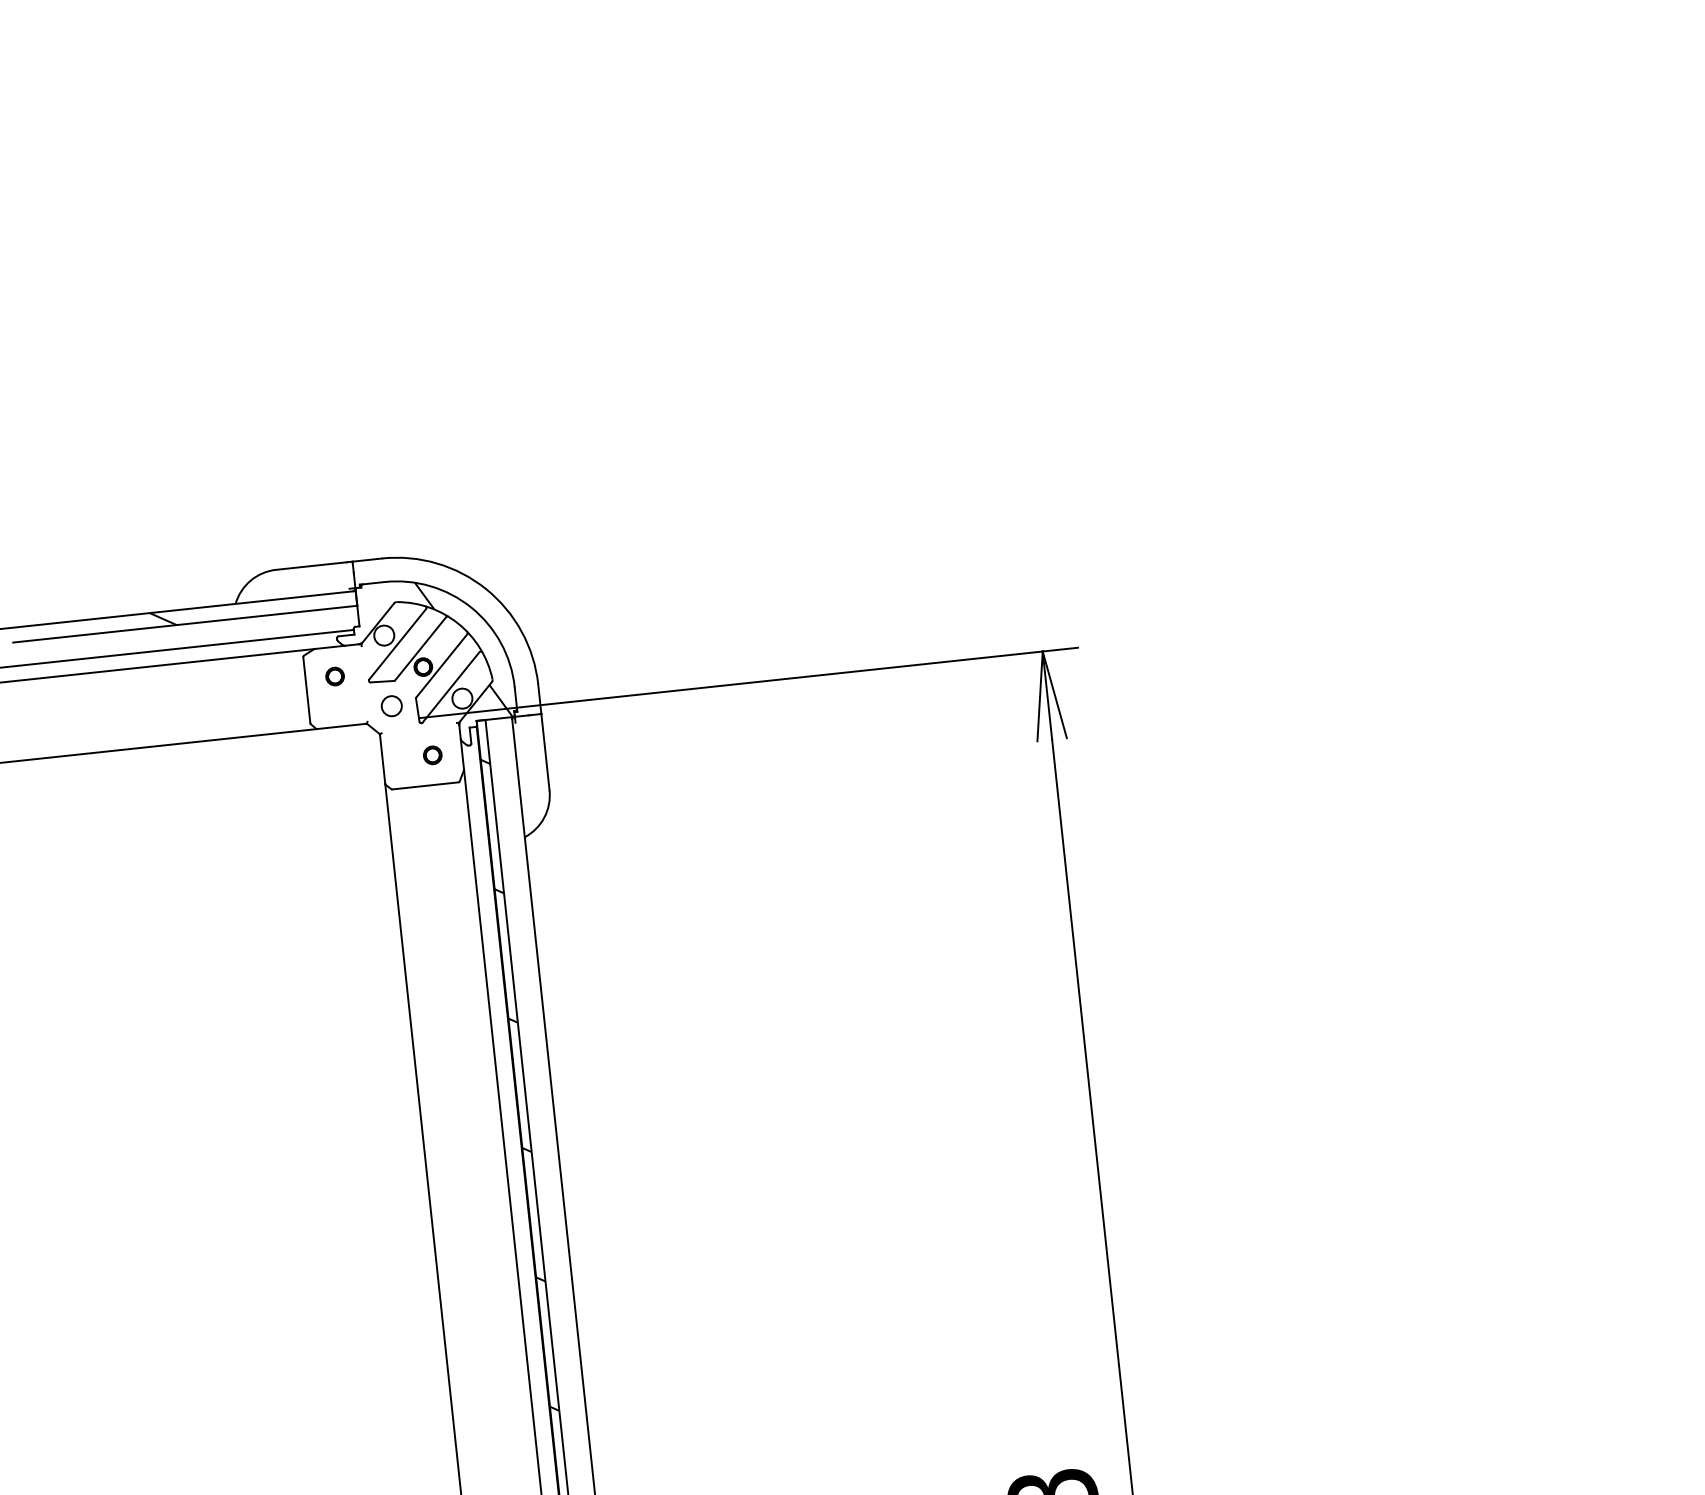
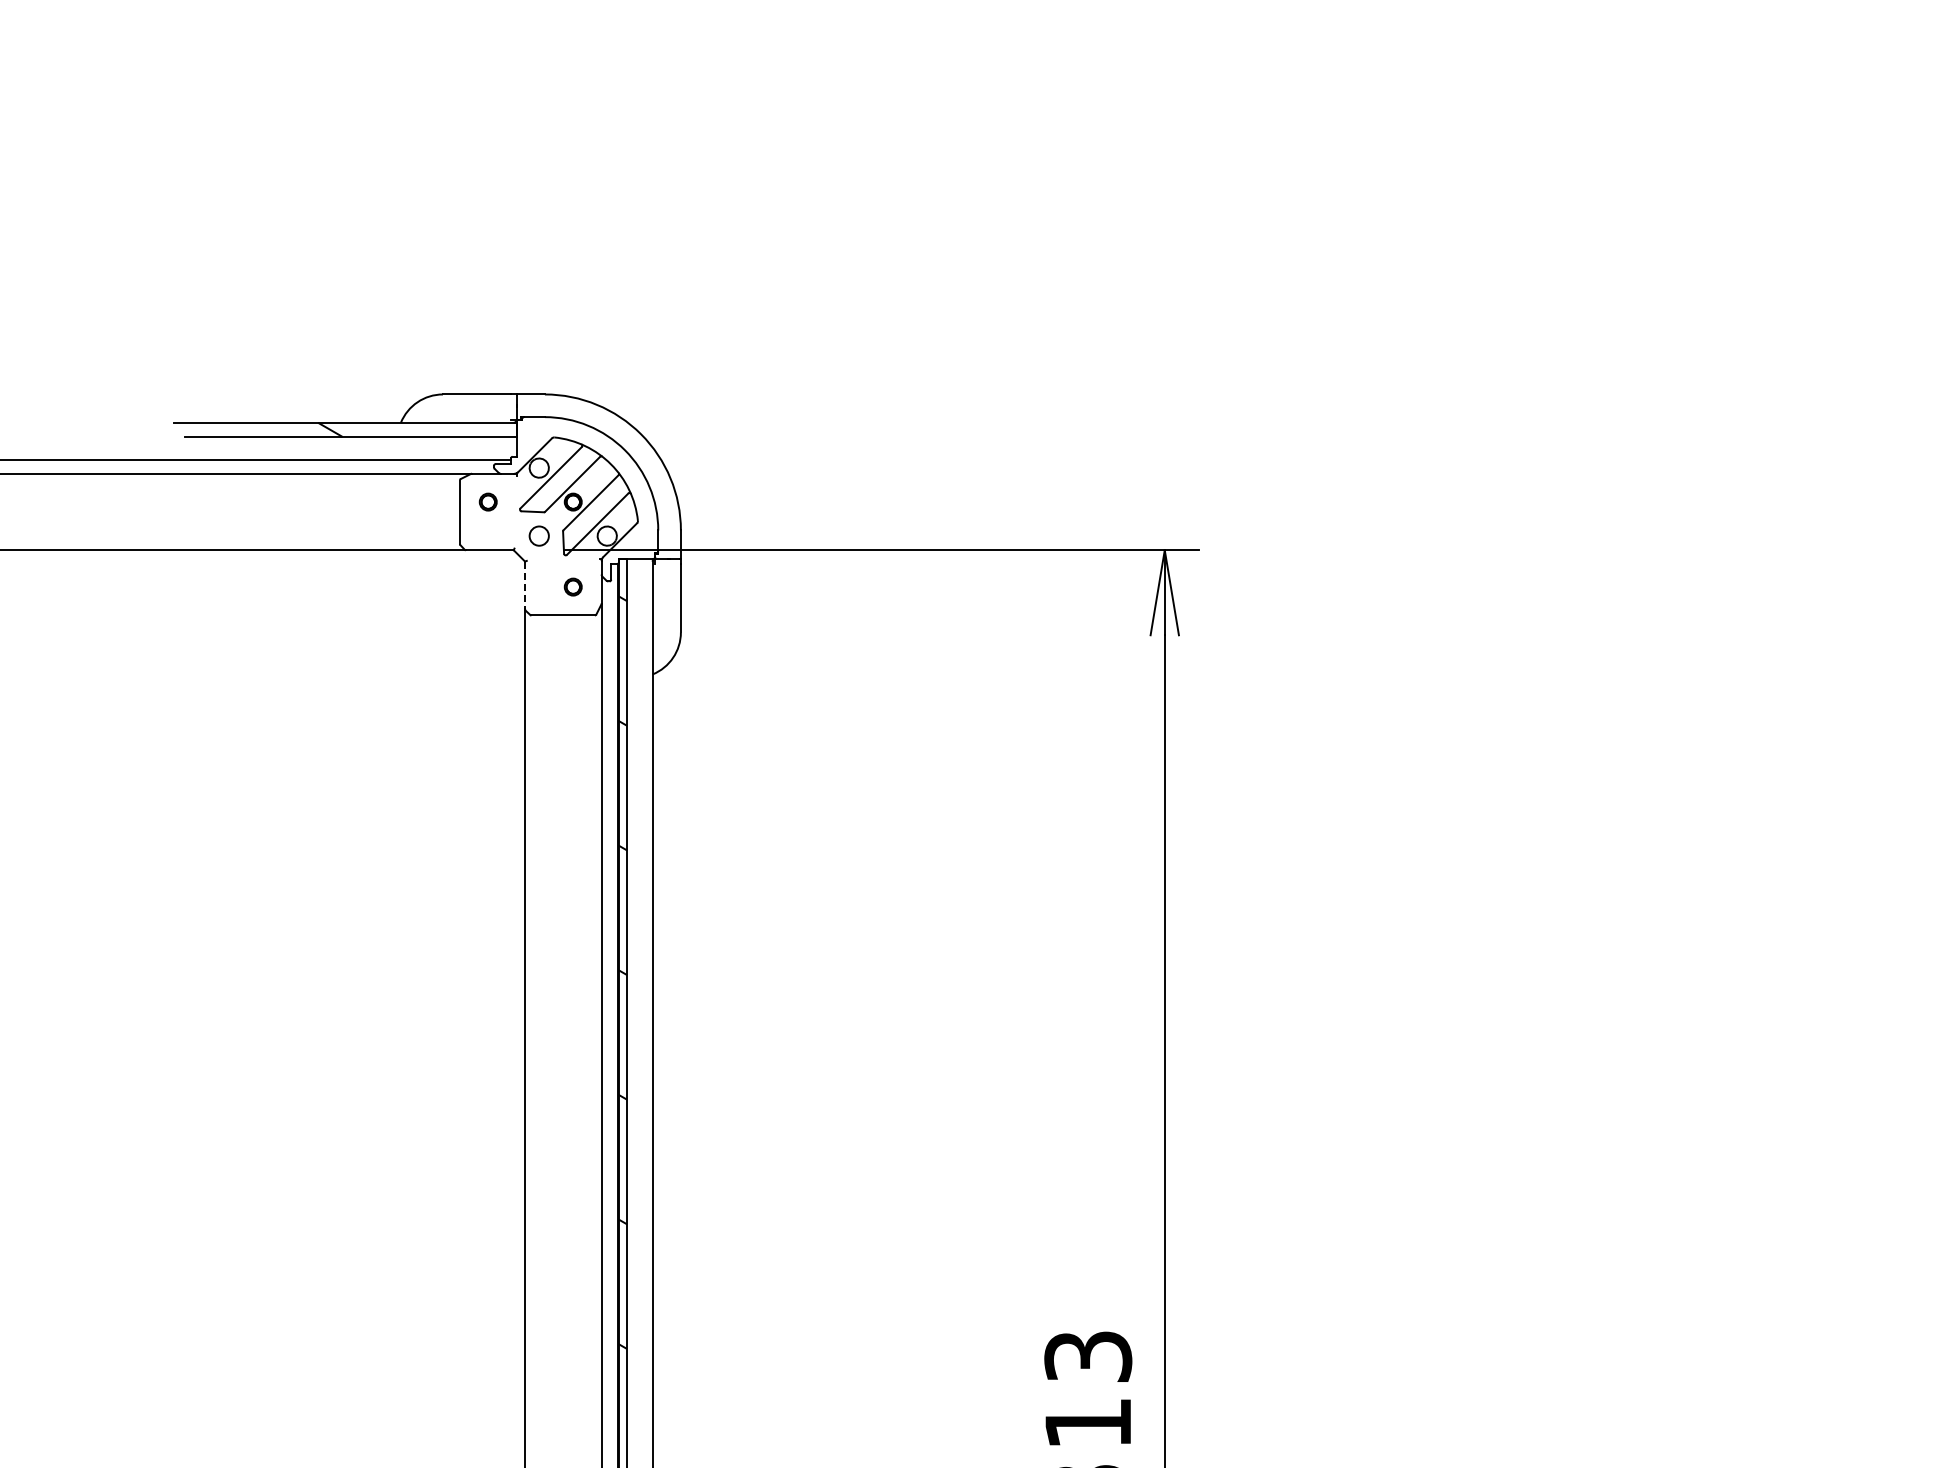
hatch: (463, 649) -> (613, 489), removed
line: (383, 758) -> (525, 585), solid -> dashed

